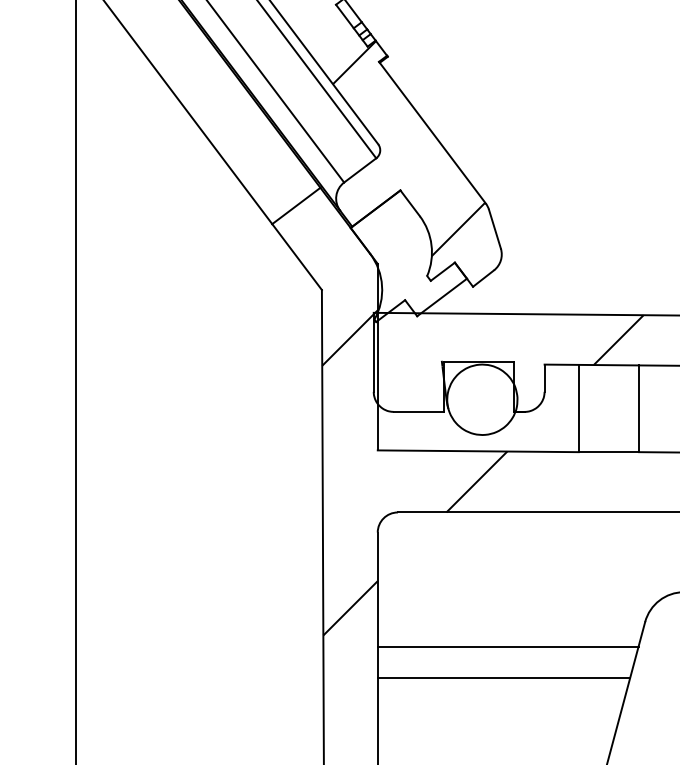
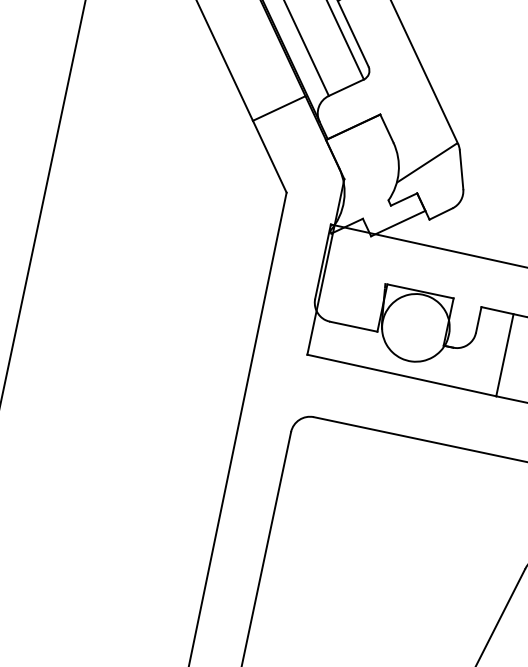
hatch: (414, 472) -> (337, 382), removed
line: (507, 646) -> (390, 565), removed
line: (503, 677) -> (380, 593), removed

